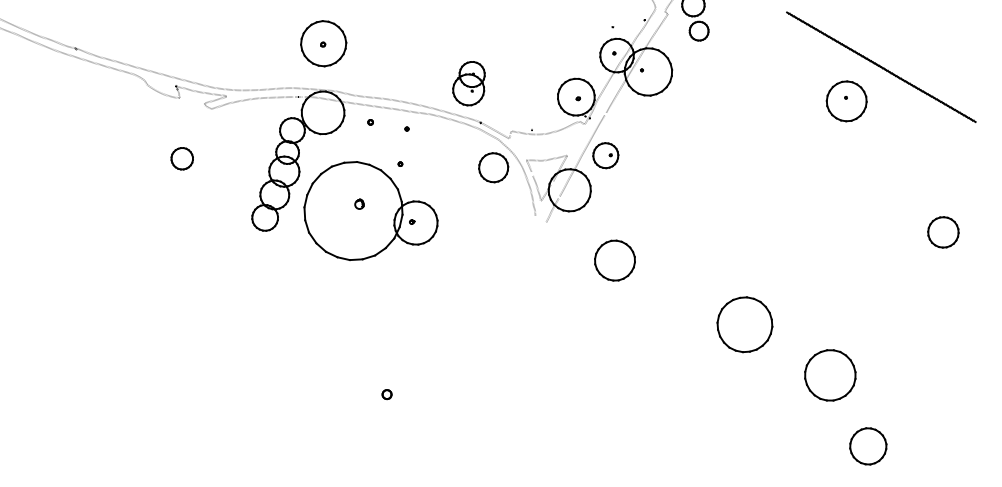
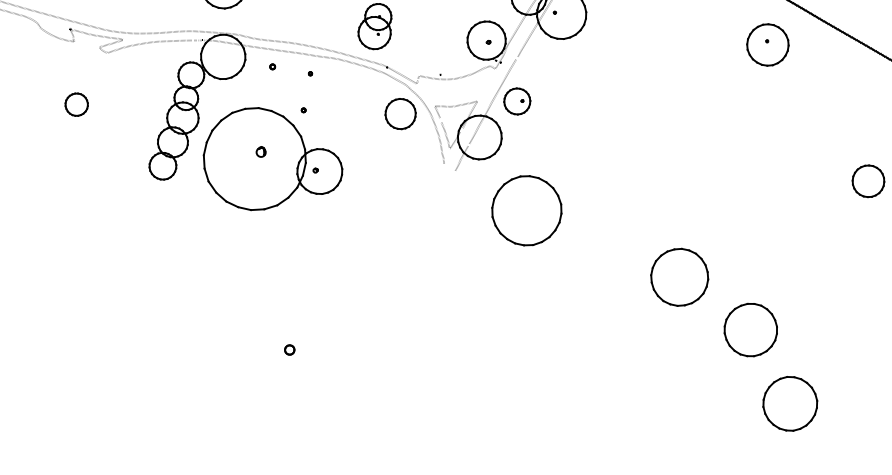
part: (614, 260) -> (526, 210), size x1.67
part: (744, 324) -> (679, 277), moved
part: (868, 446) -> (790, 404), size x1.43

